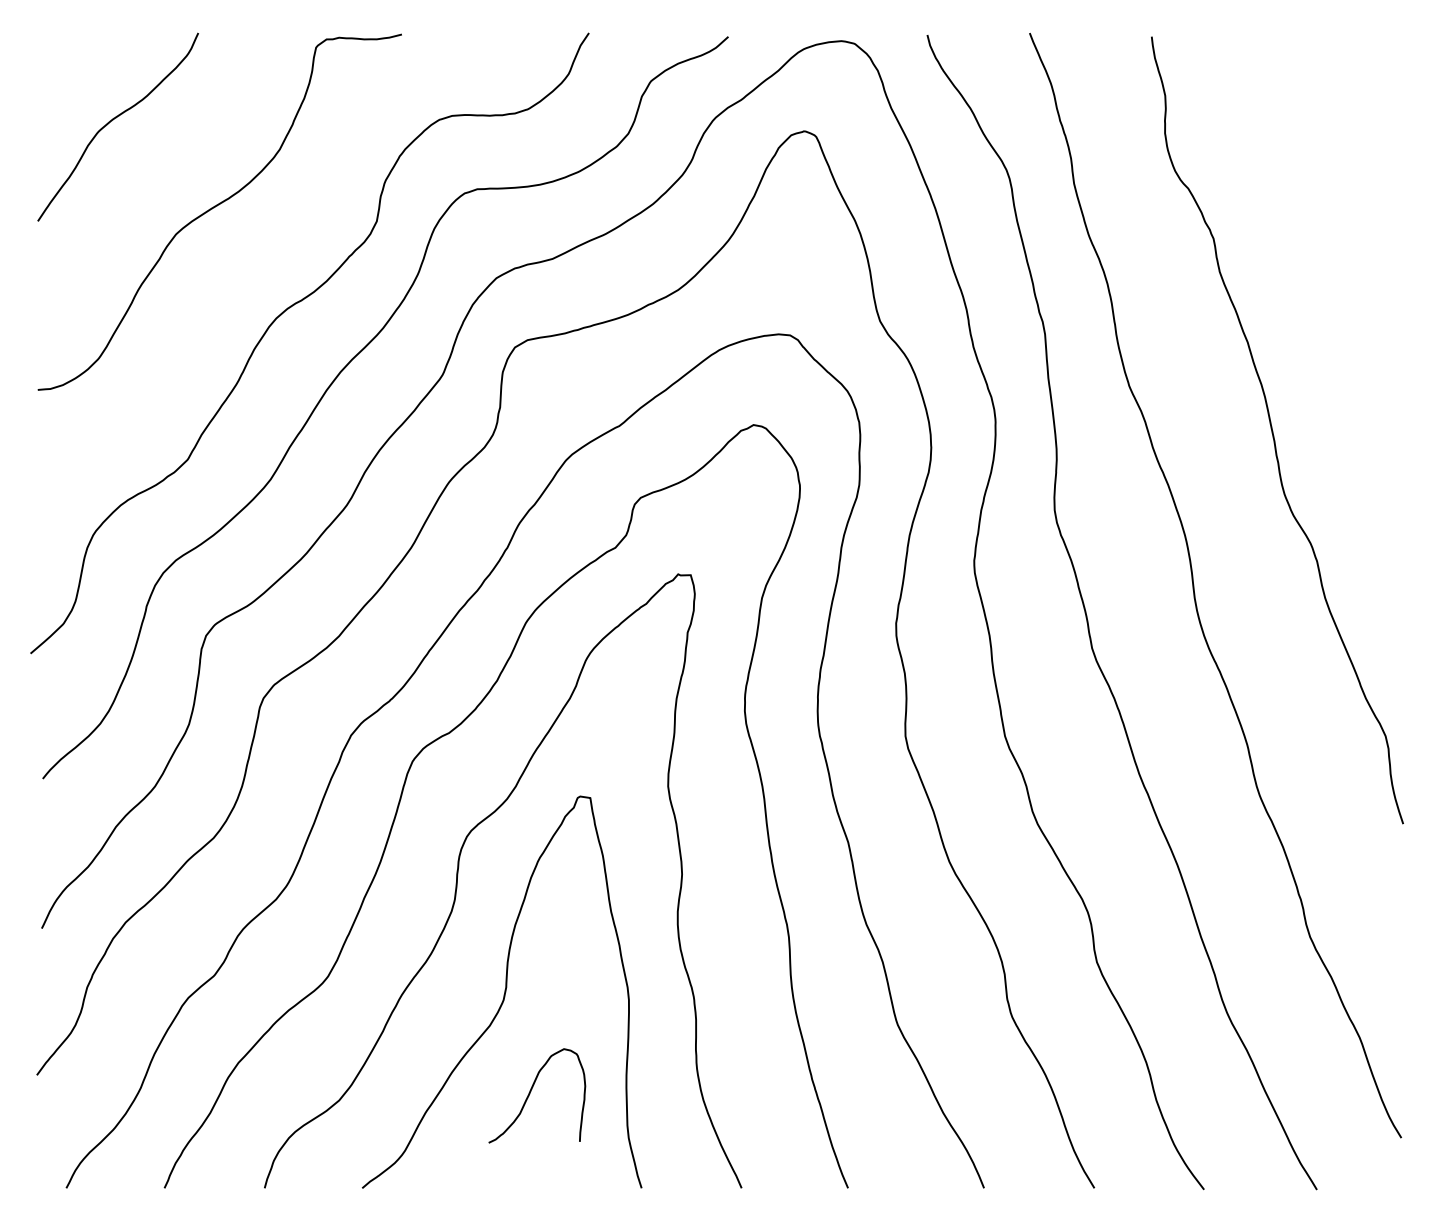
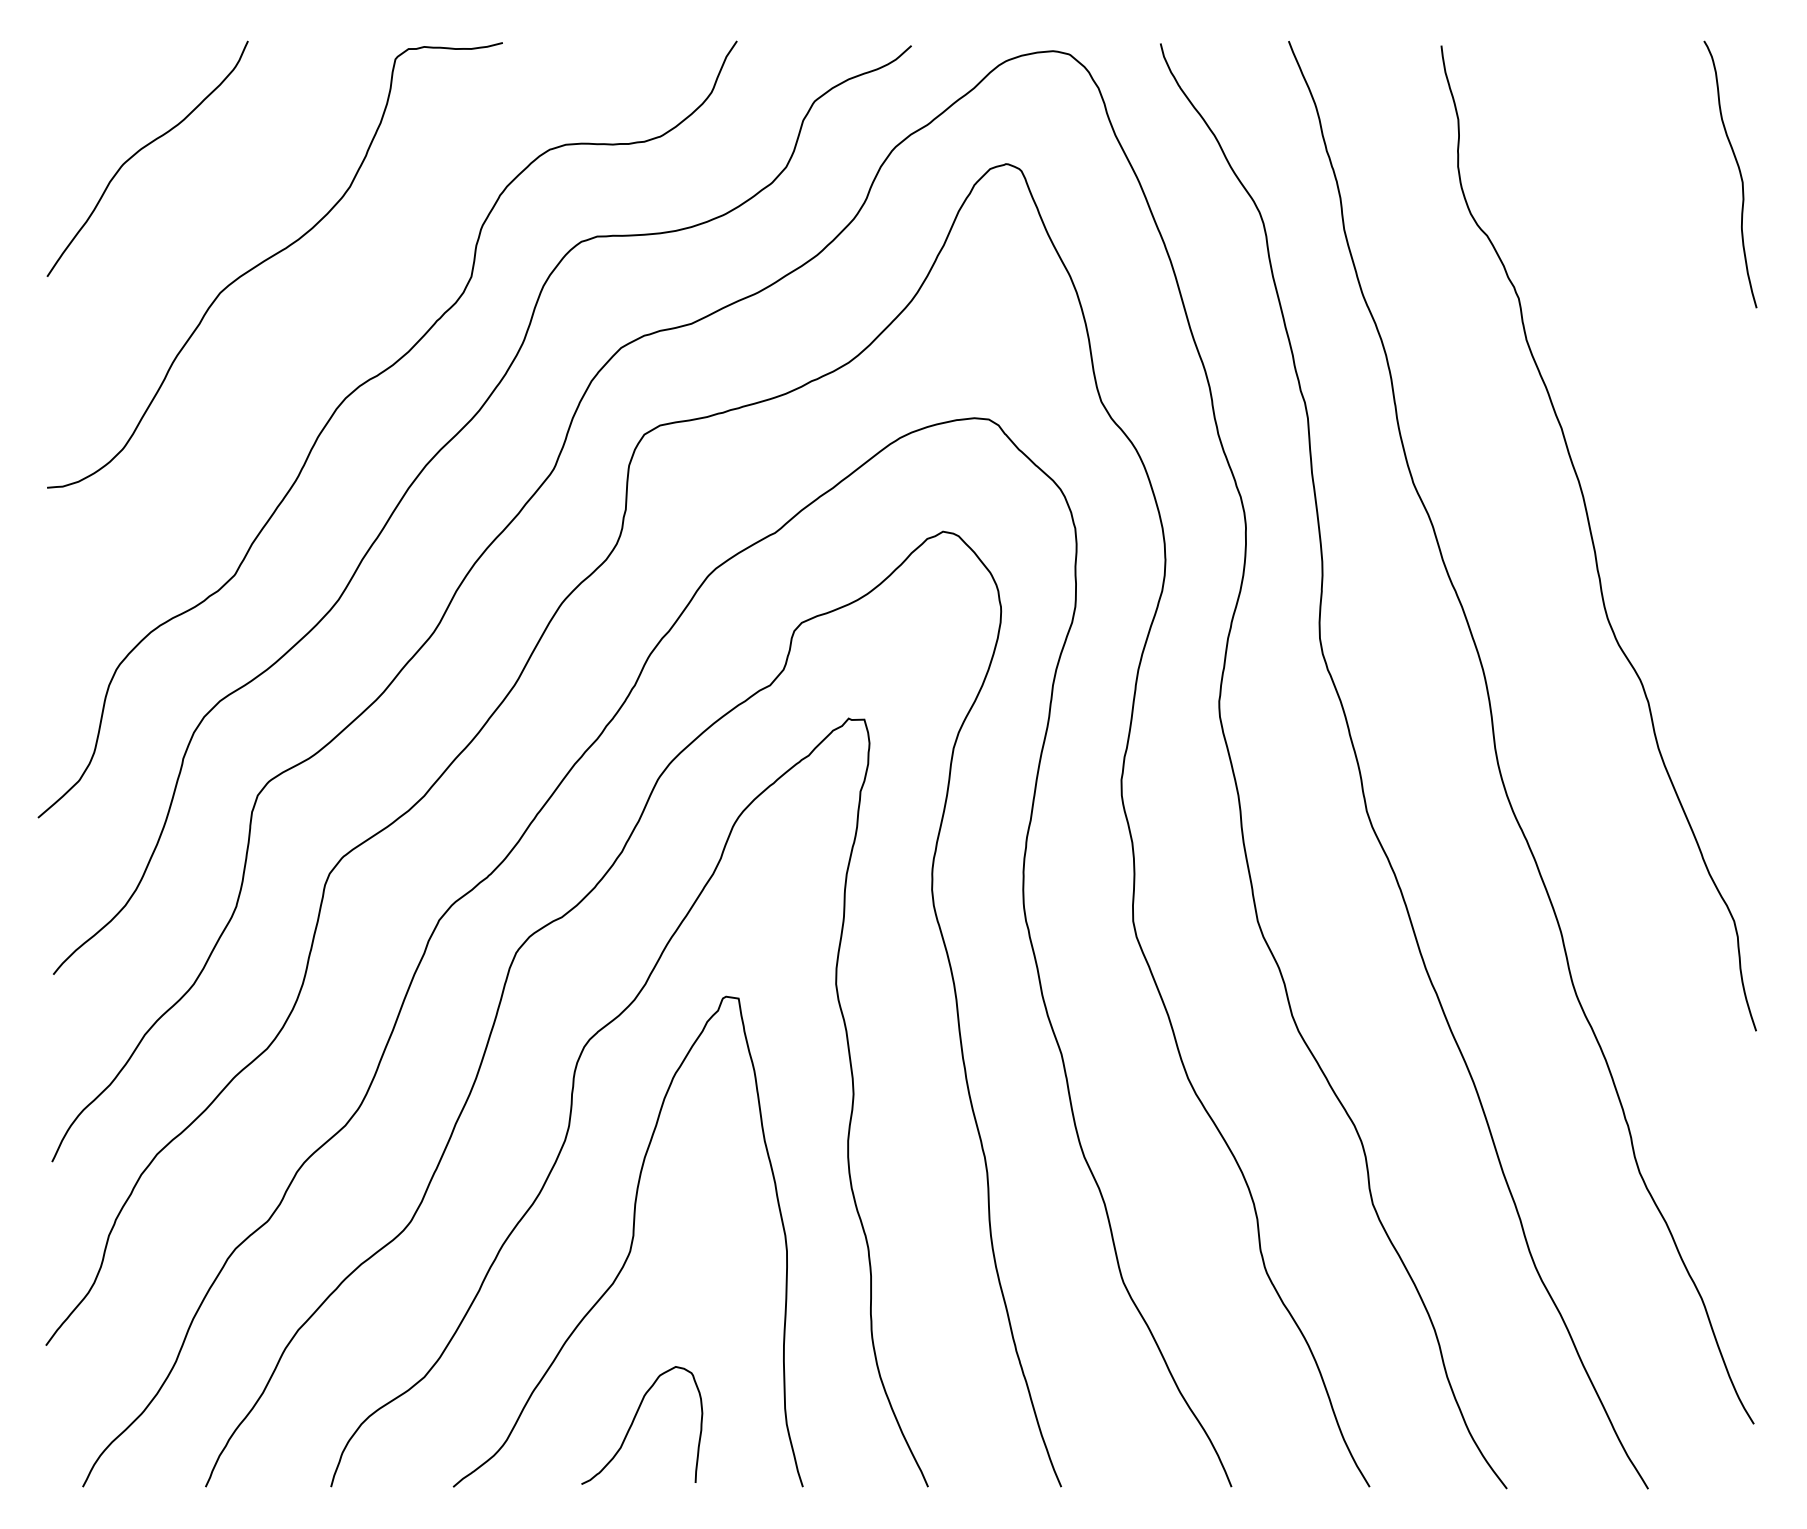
curve: (1389, 136) -> (1738, 170), added
curve: (530, 1094) -> (633, 1423), moved

